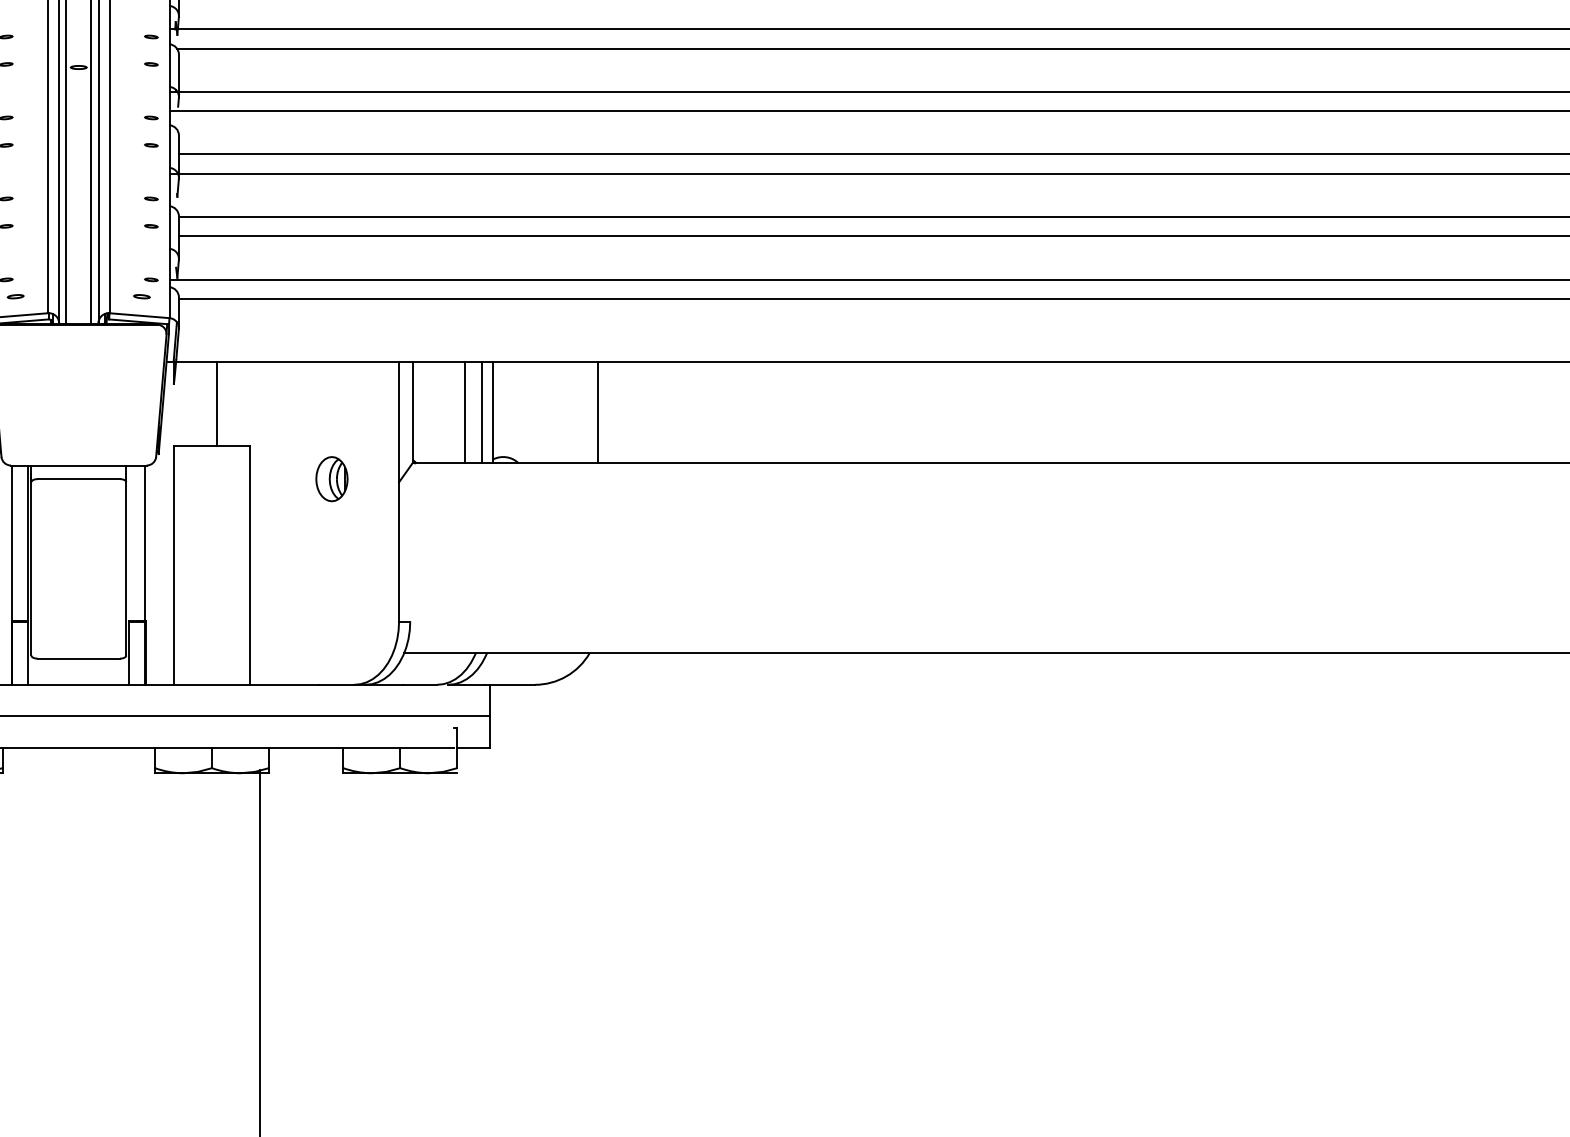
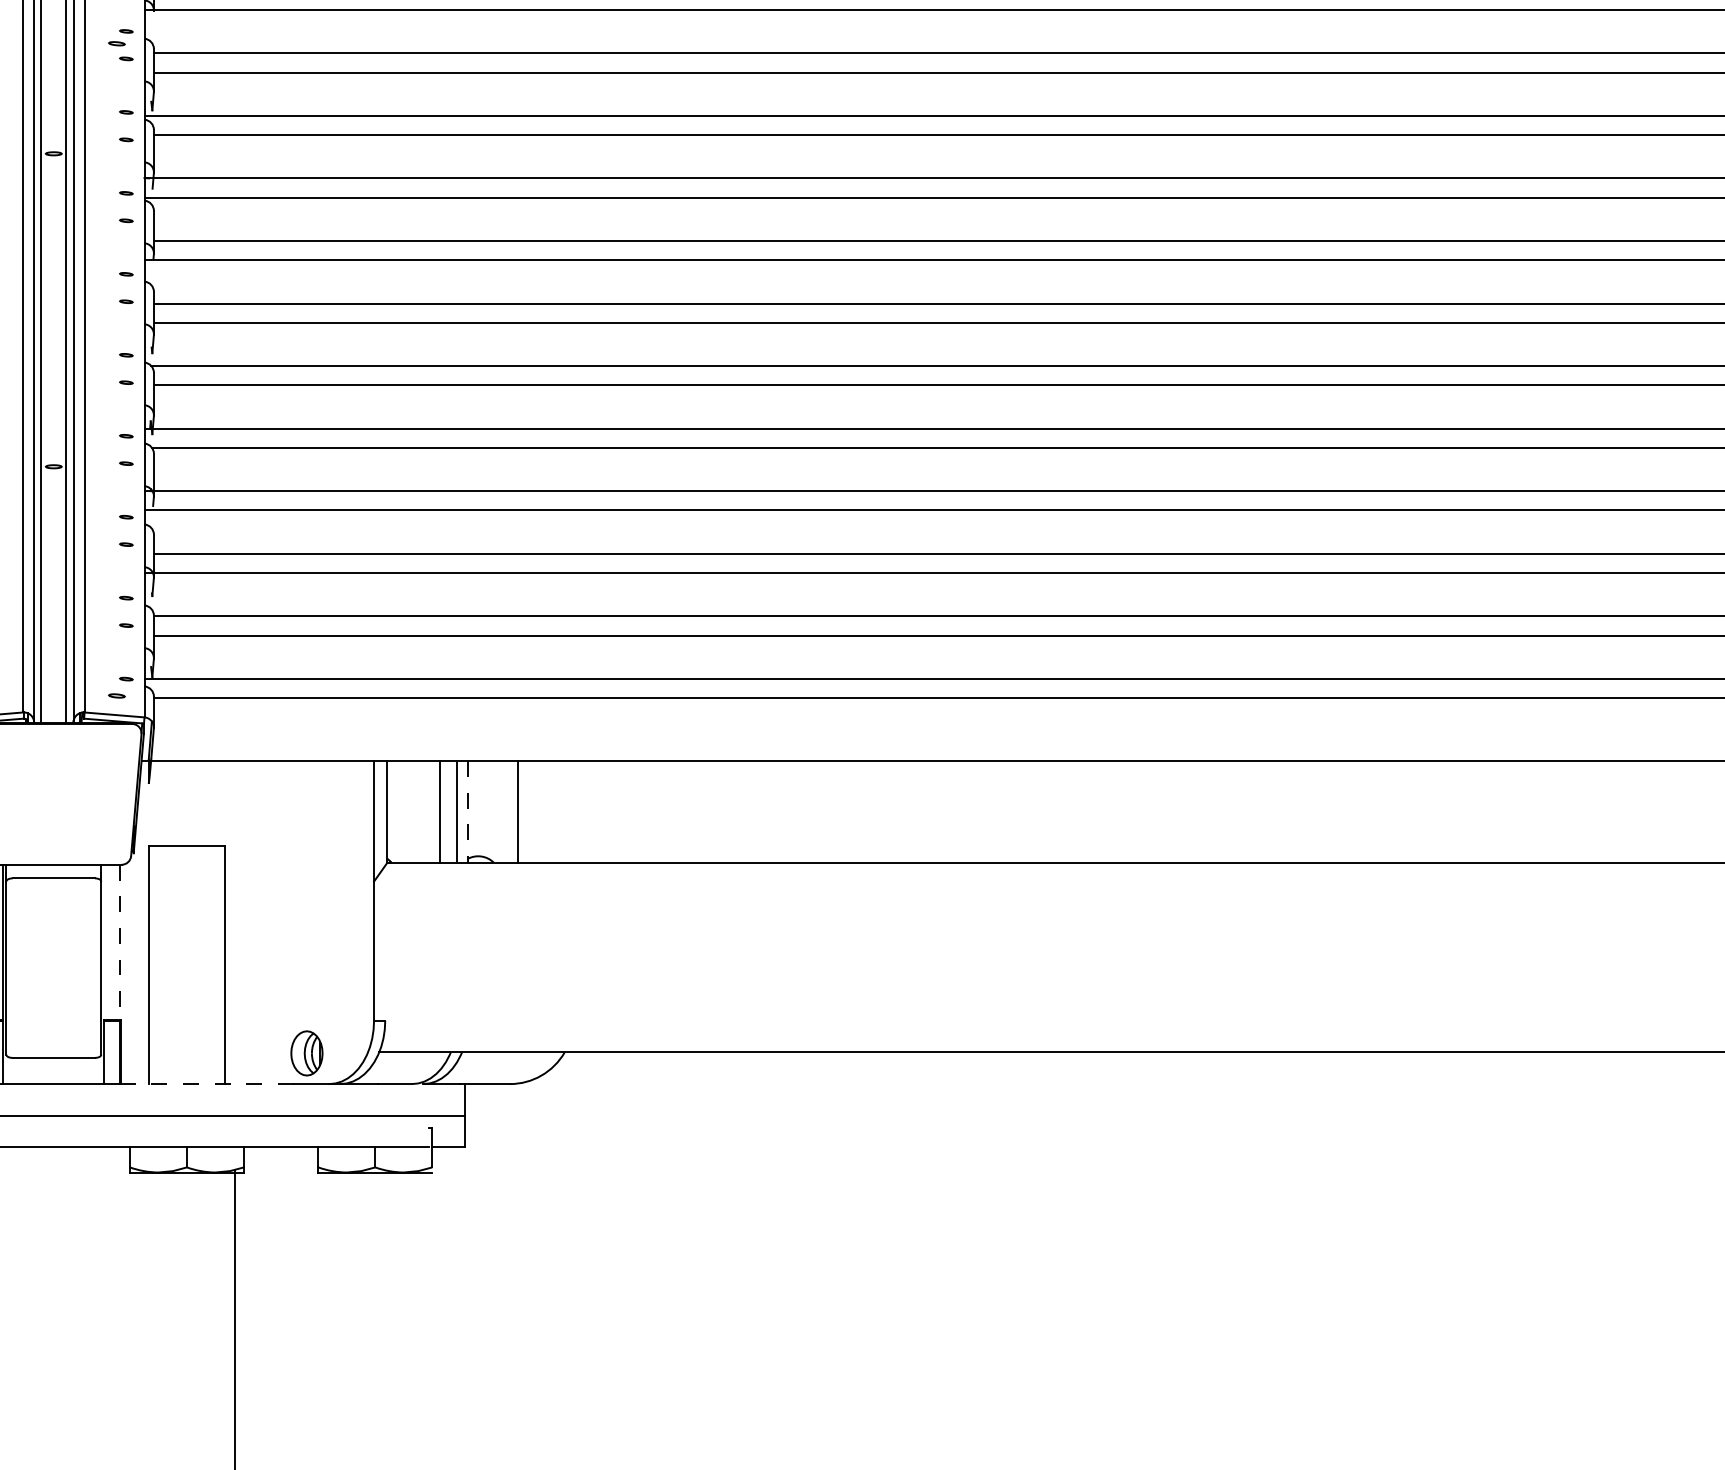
line: (216, 404) -> (191, 803), removed
line: (493, 412) -> (468, 811), solid -> dashed
line: (598, 412) -> (518, 811), moved
part: (331, 479) -> (306, 1053), moved
line: (145, 544) -> (120, 943), solid -> dashed
line: (232, 685) -> (207, 1084), solid -> dashed

